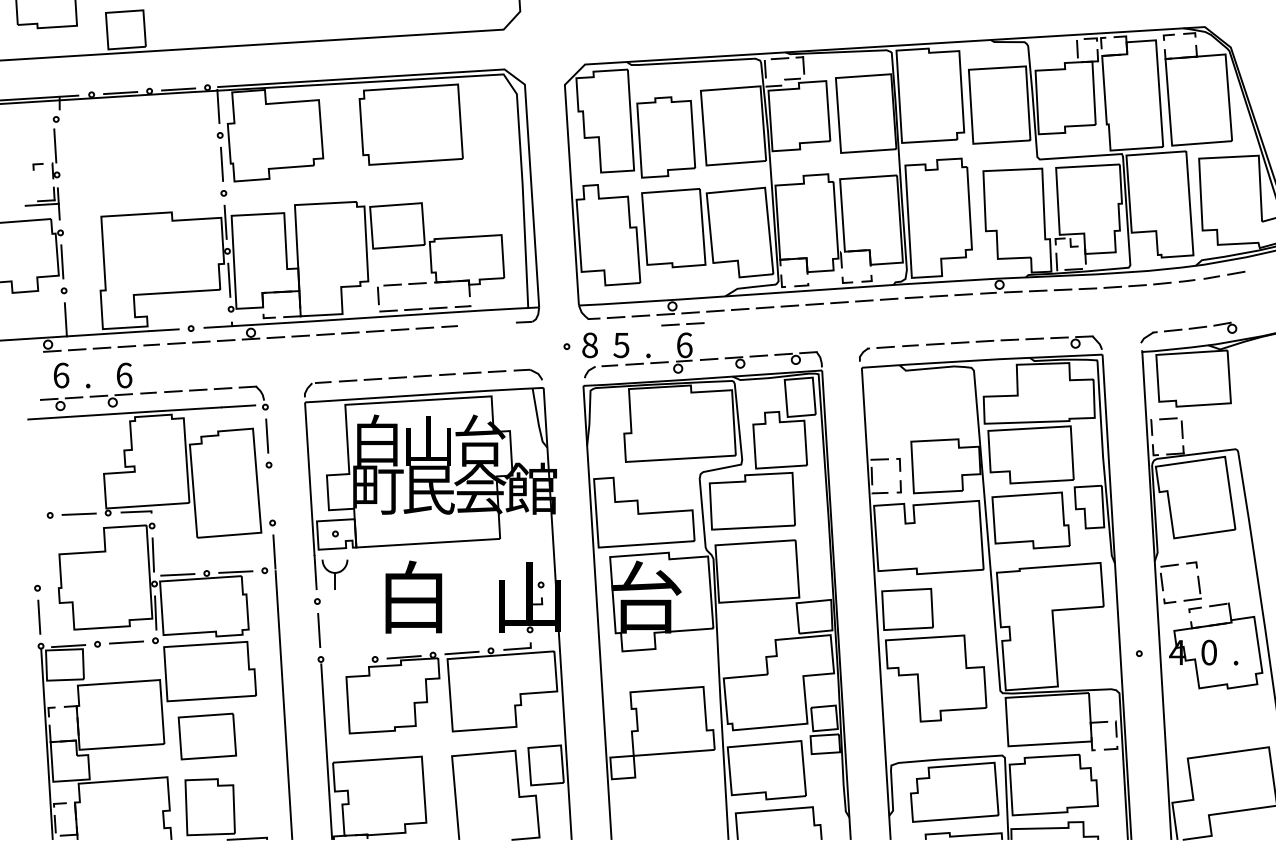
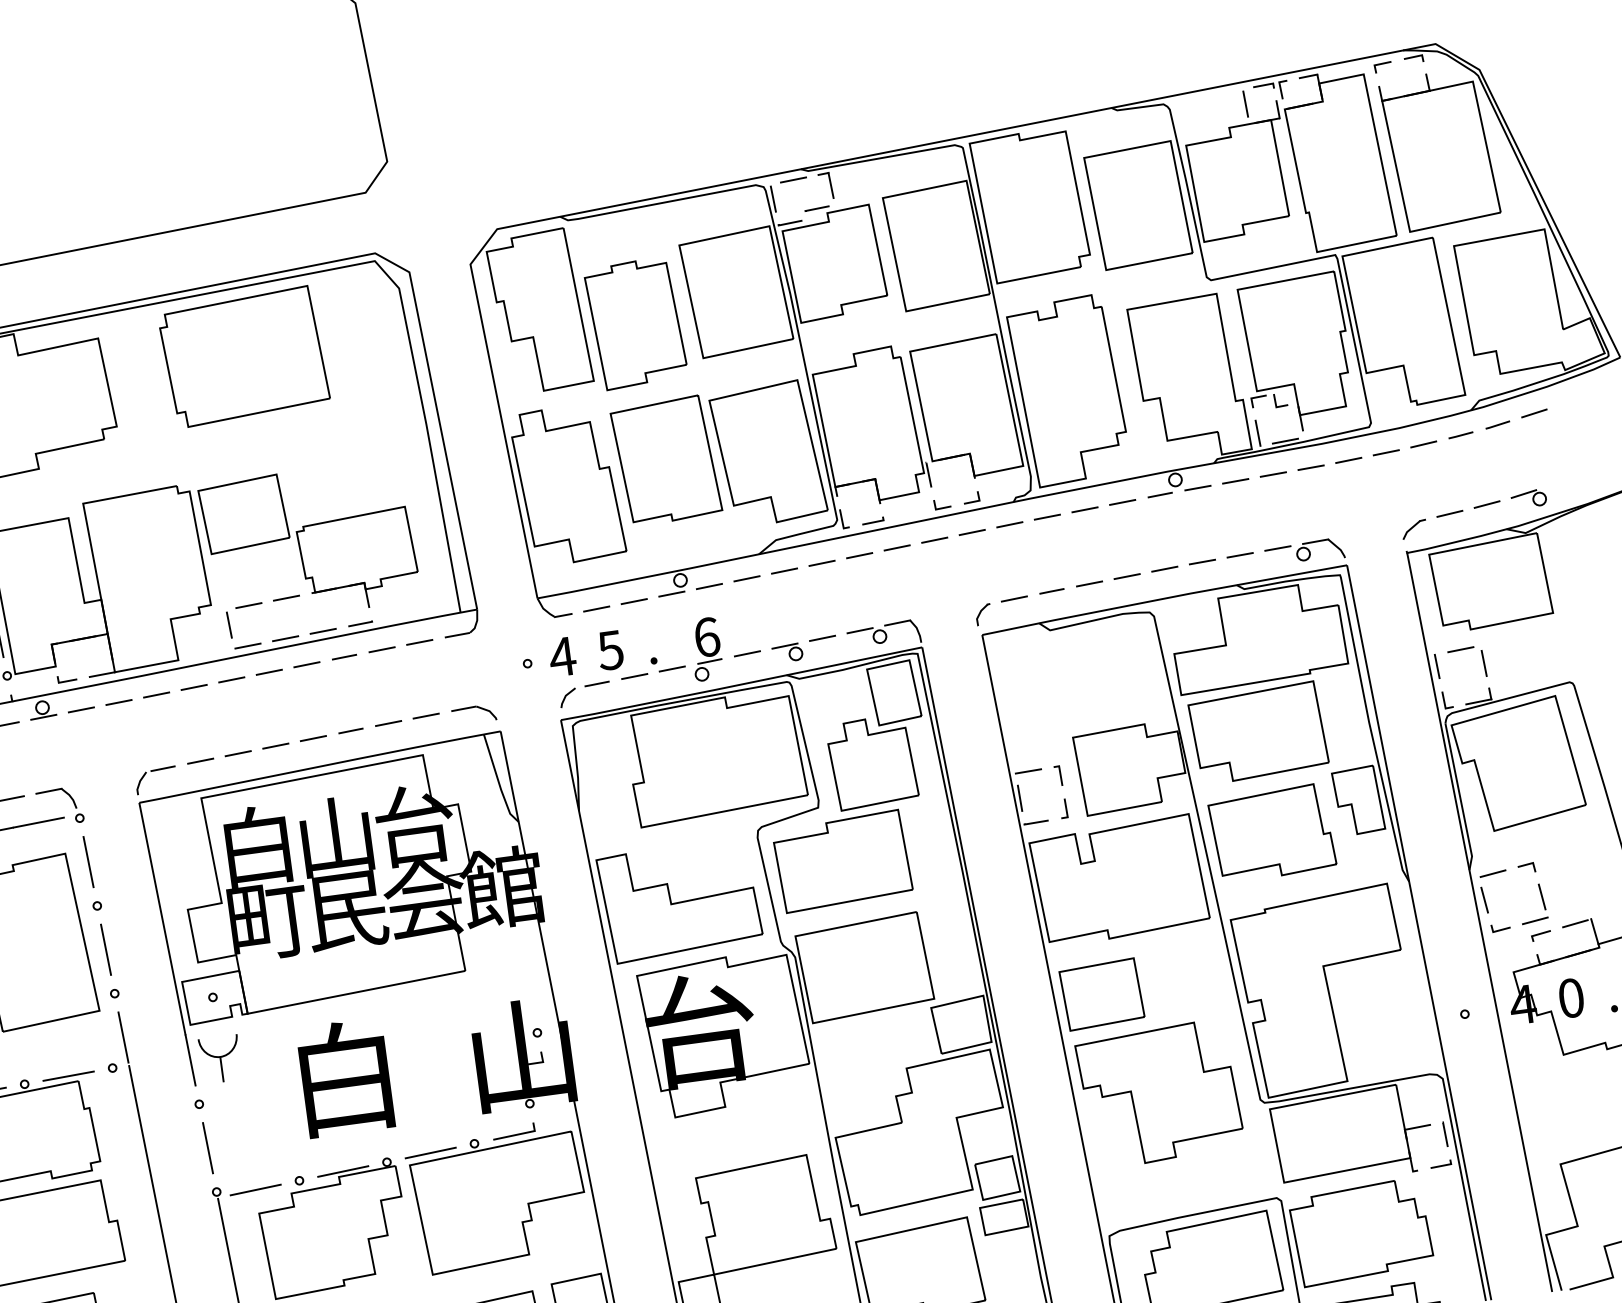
line: (679, 324) -> (395, 647), moved
text: (589, 345) -> (561, 657), 8 -> 4
line: (270, 493) -> (105, 949), added
line: (345, 661) -> (254, 1190), added

